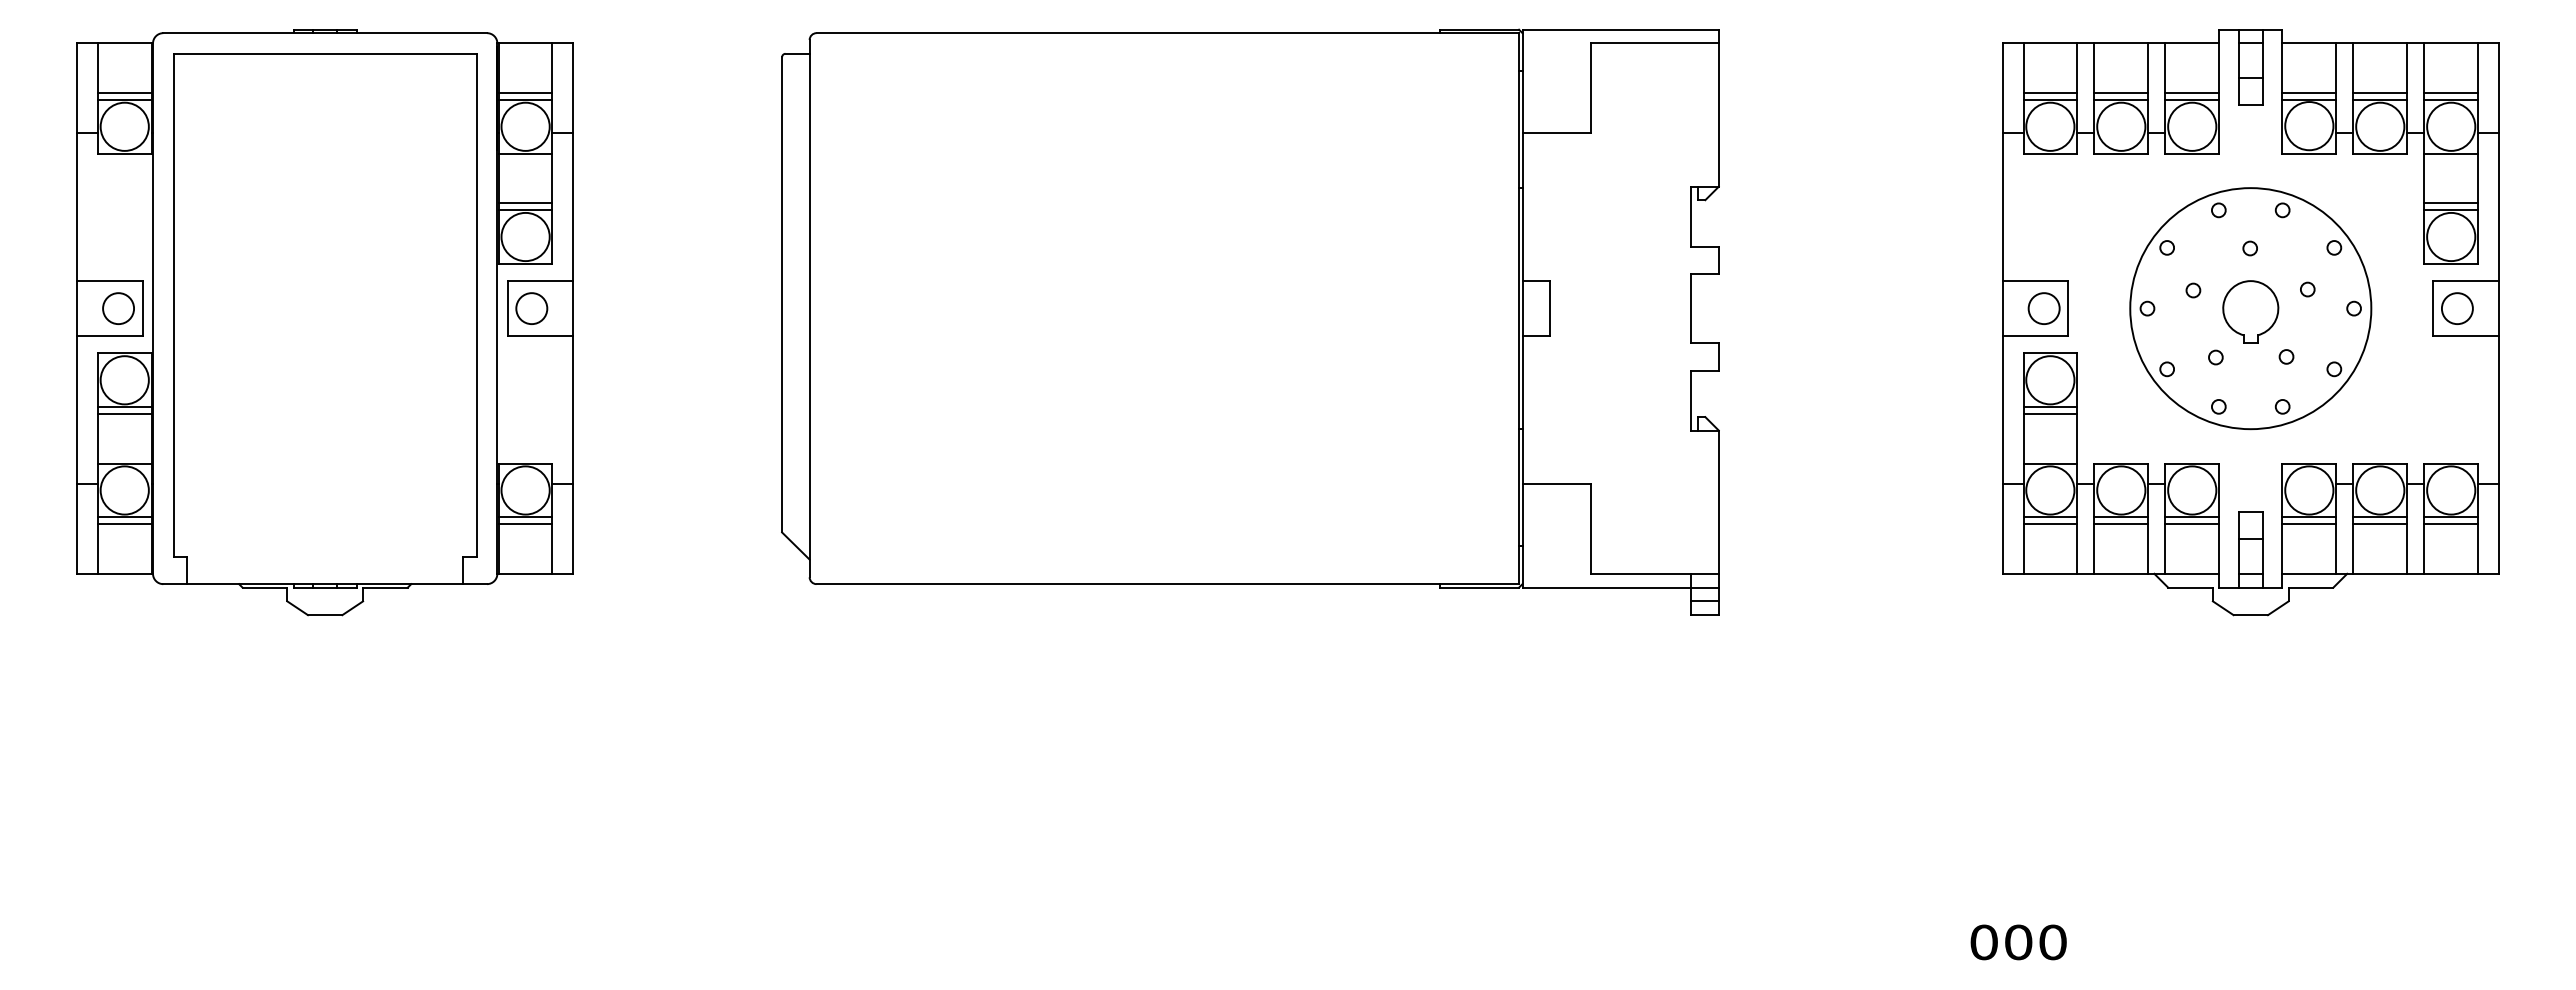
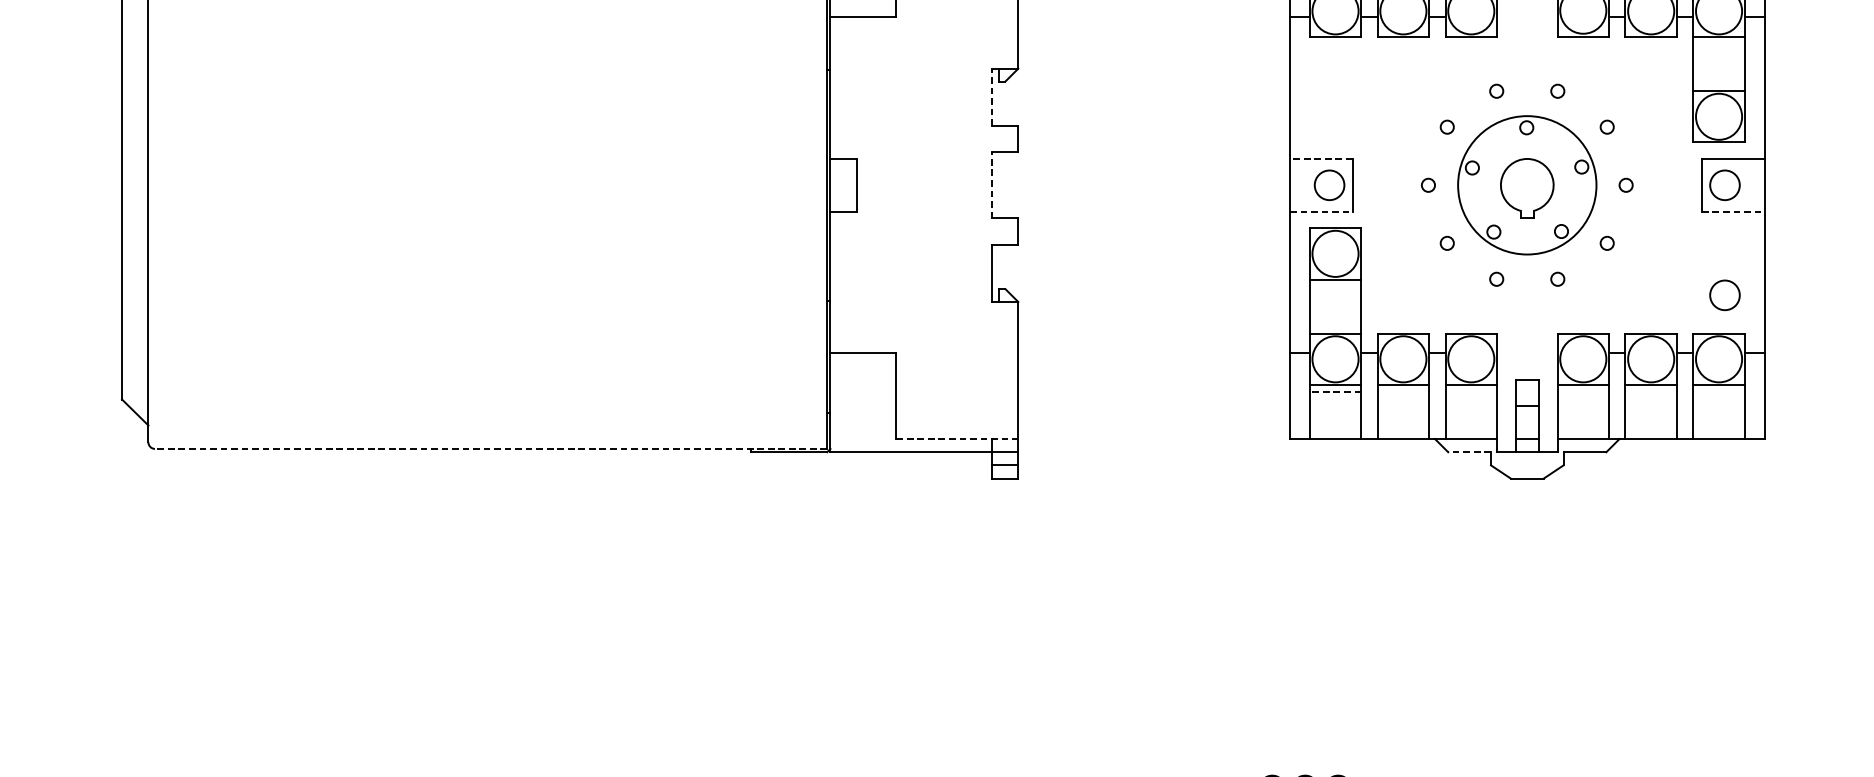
line: (2451, 203) -> (1719, 84), removed
line: (1691, 216) -> (992, 97), solid -> dashed
line: (2035, 281) -> (1321, 159), solid -> dashed
line: (1691, 308) -> (992, 185), solid -> dashed
circle: (2250, 308) -> (1527, 185), size x0.6
line: (2035, 336) -> (1321, 211), solid -> dashed
line: (2466, 336) -> (1733, 211), solid -> dashed
line: (2050, 414) -> (1335, 286), removed
circle: (2457, 423) -> (1725, 295), added
line: (2050, 524) -> (1335, 391), solid -> dashed
line: (2121, 524) -> (1403, 391), removed
line: (2192, 524) -> (1471, 391), removed
line: (2309, 524) -> (1583, 391), removed
line: (2380, 524) -> (1651, 391), removed
line: (2451, 524) -> (1719, 391), removed
line: (1655, 573) -> (957, 438), solid -> dashed
line: (1167, 584) -> (490, 449), solid -> dashed
line: (2190, 587) -> (1469, 452), solid -> dashed

